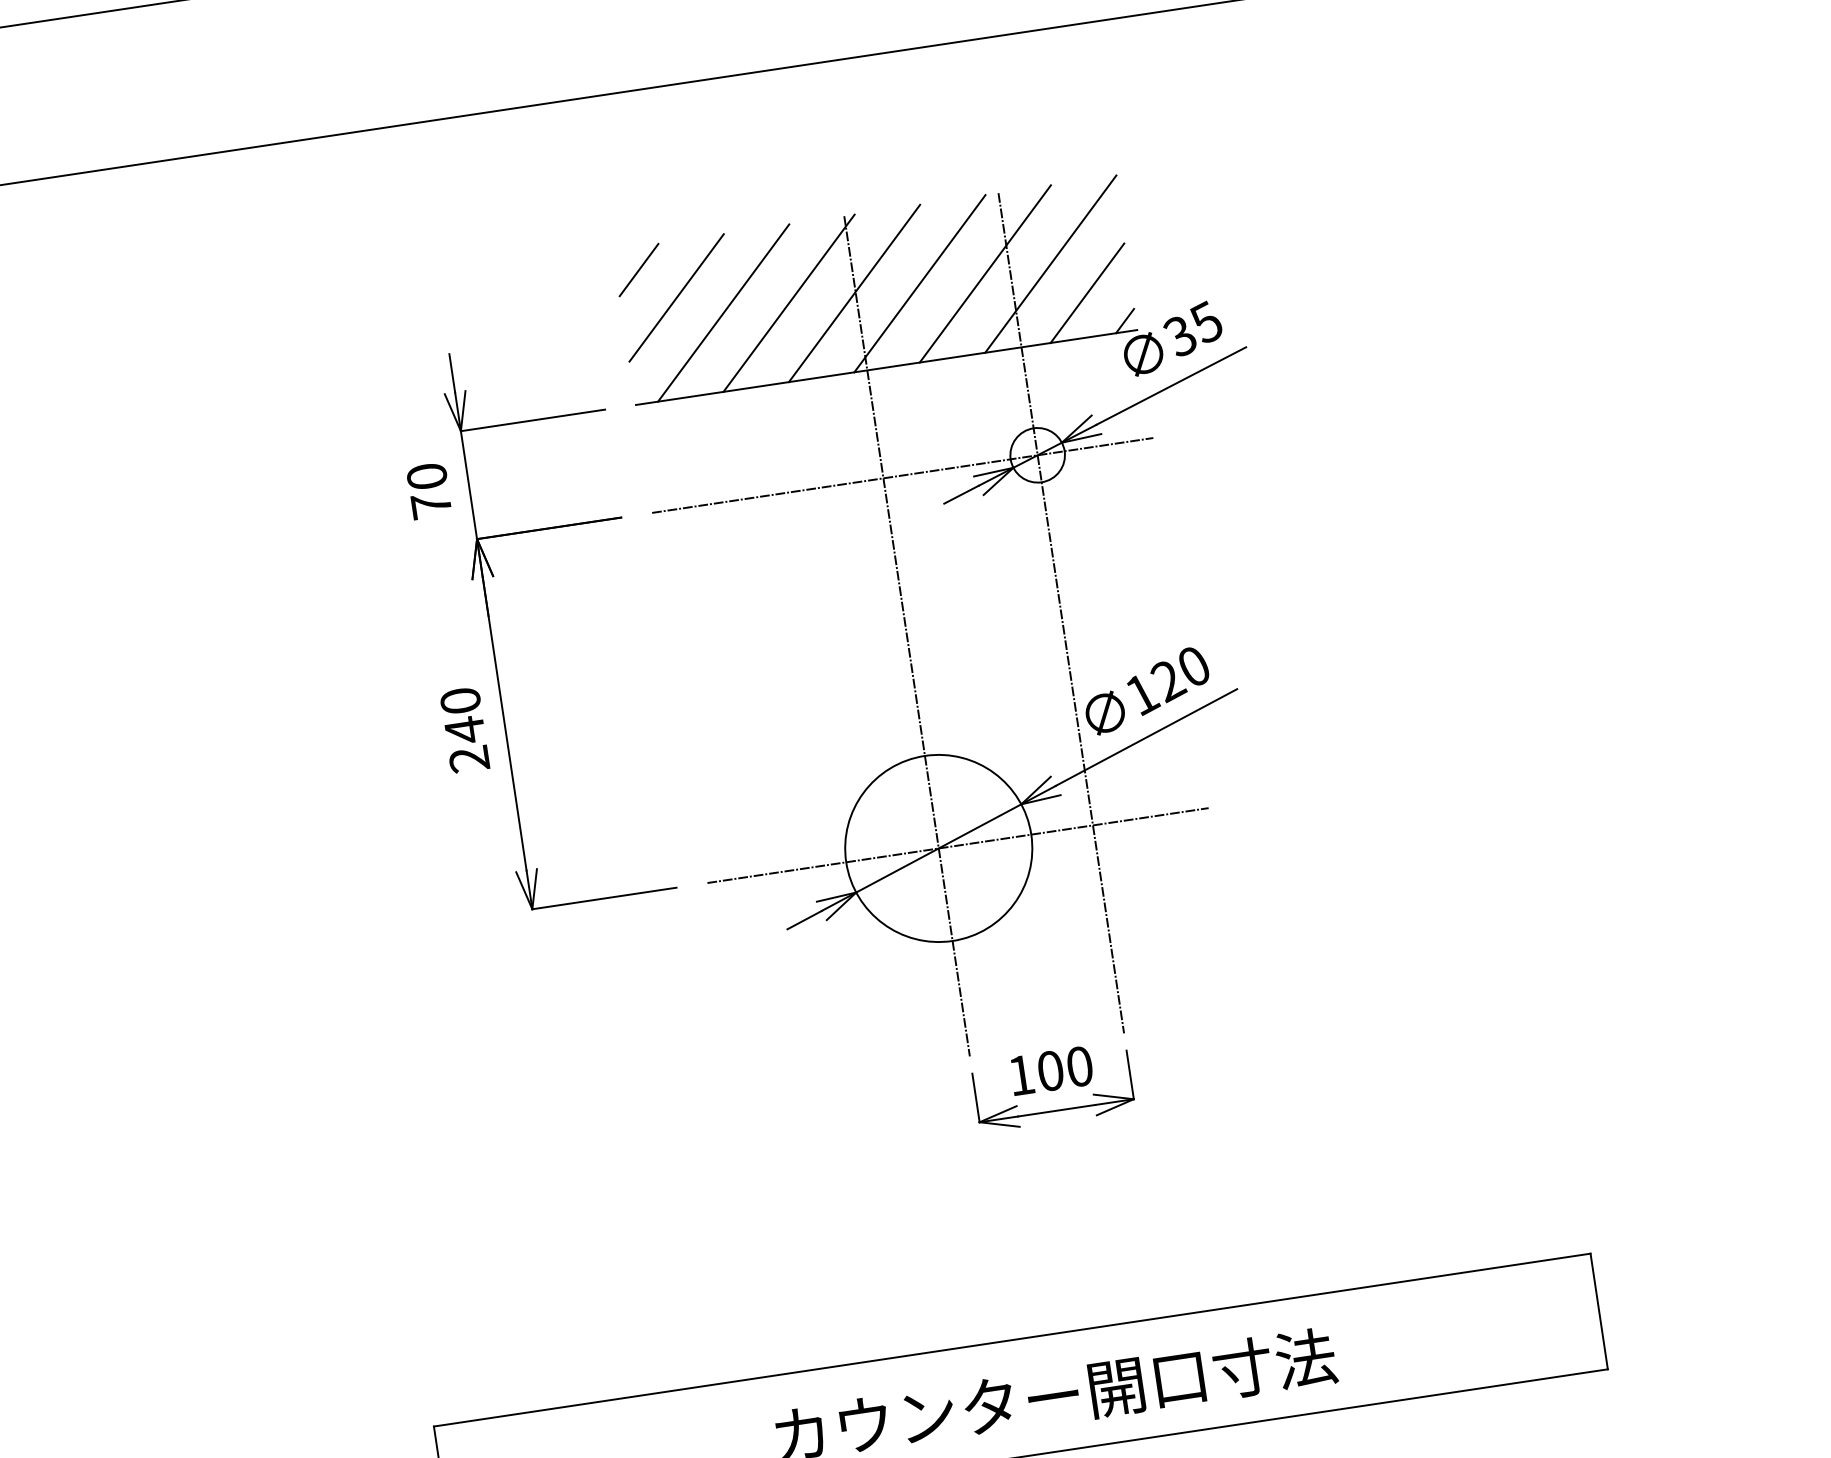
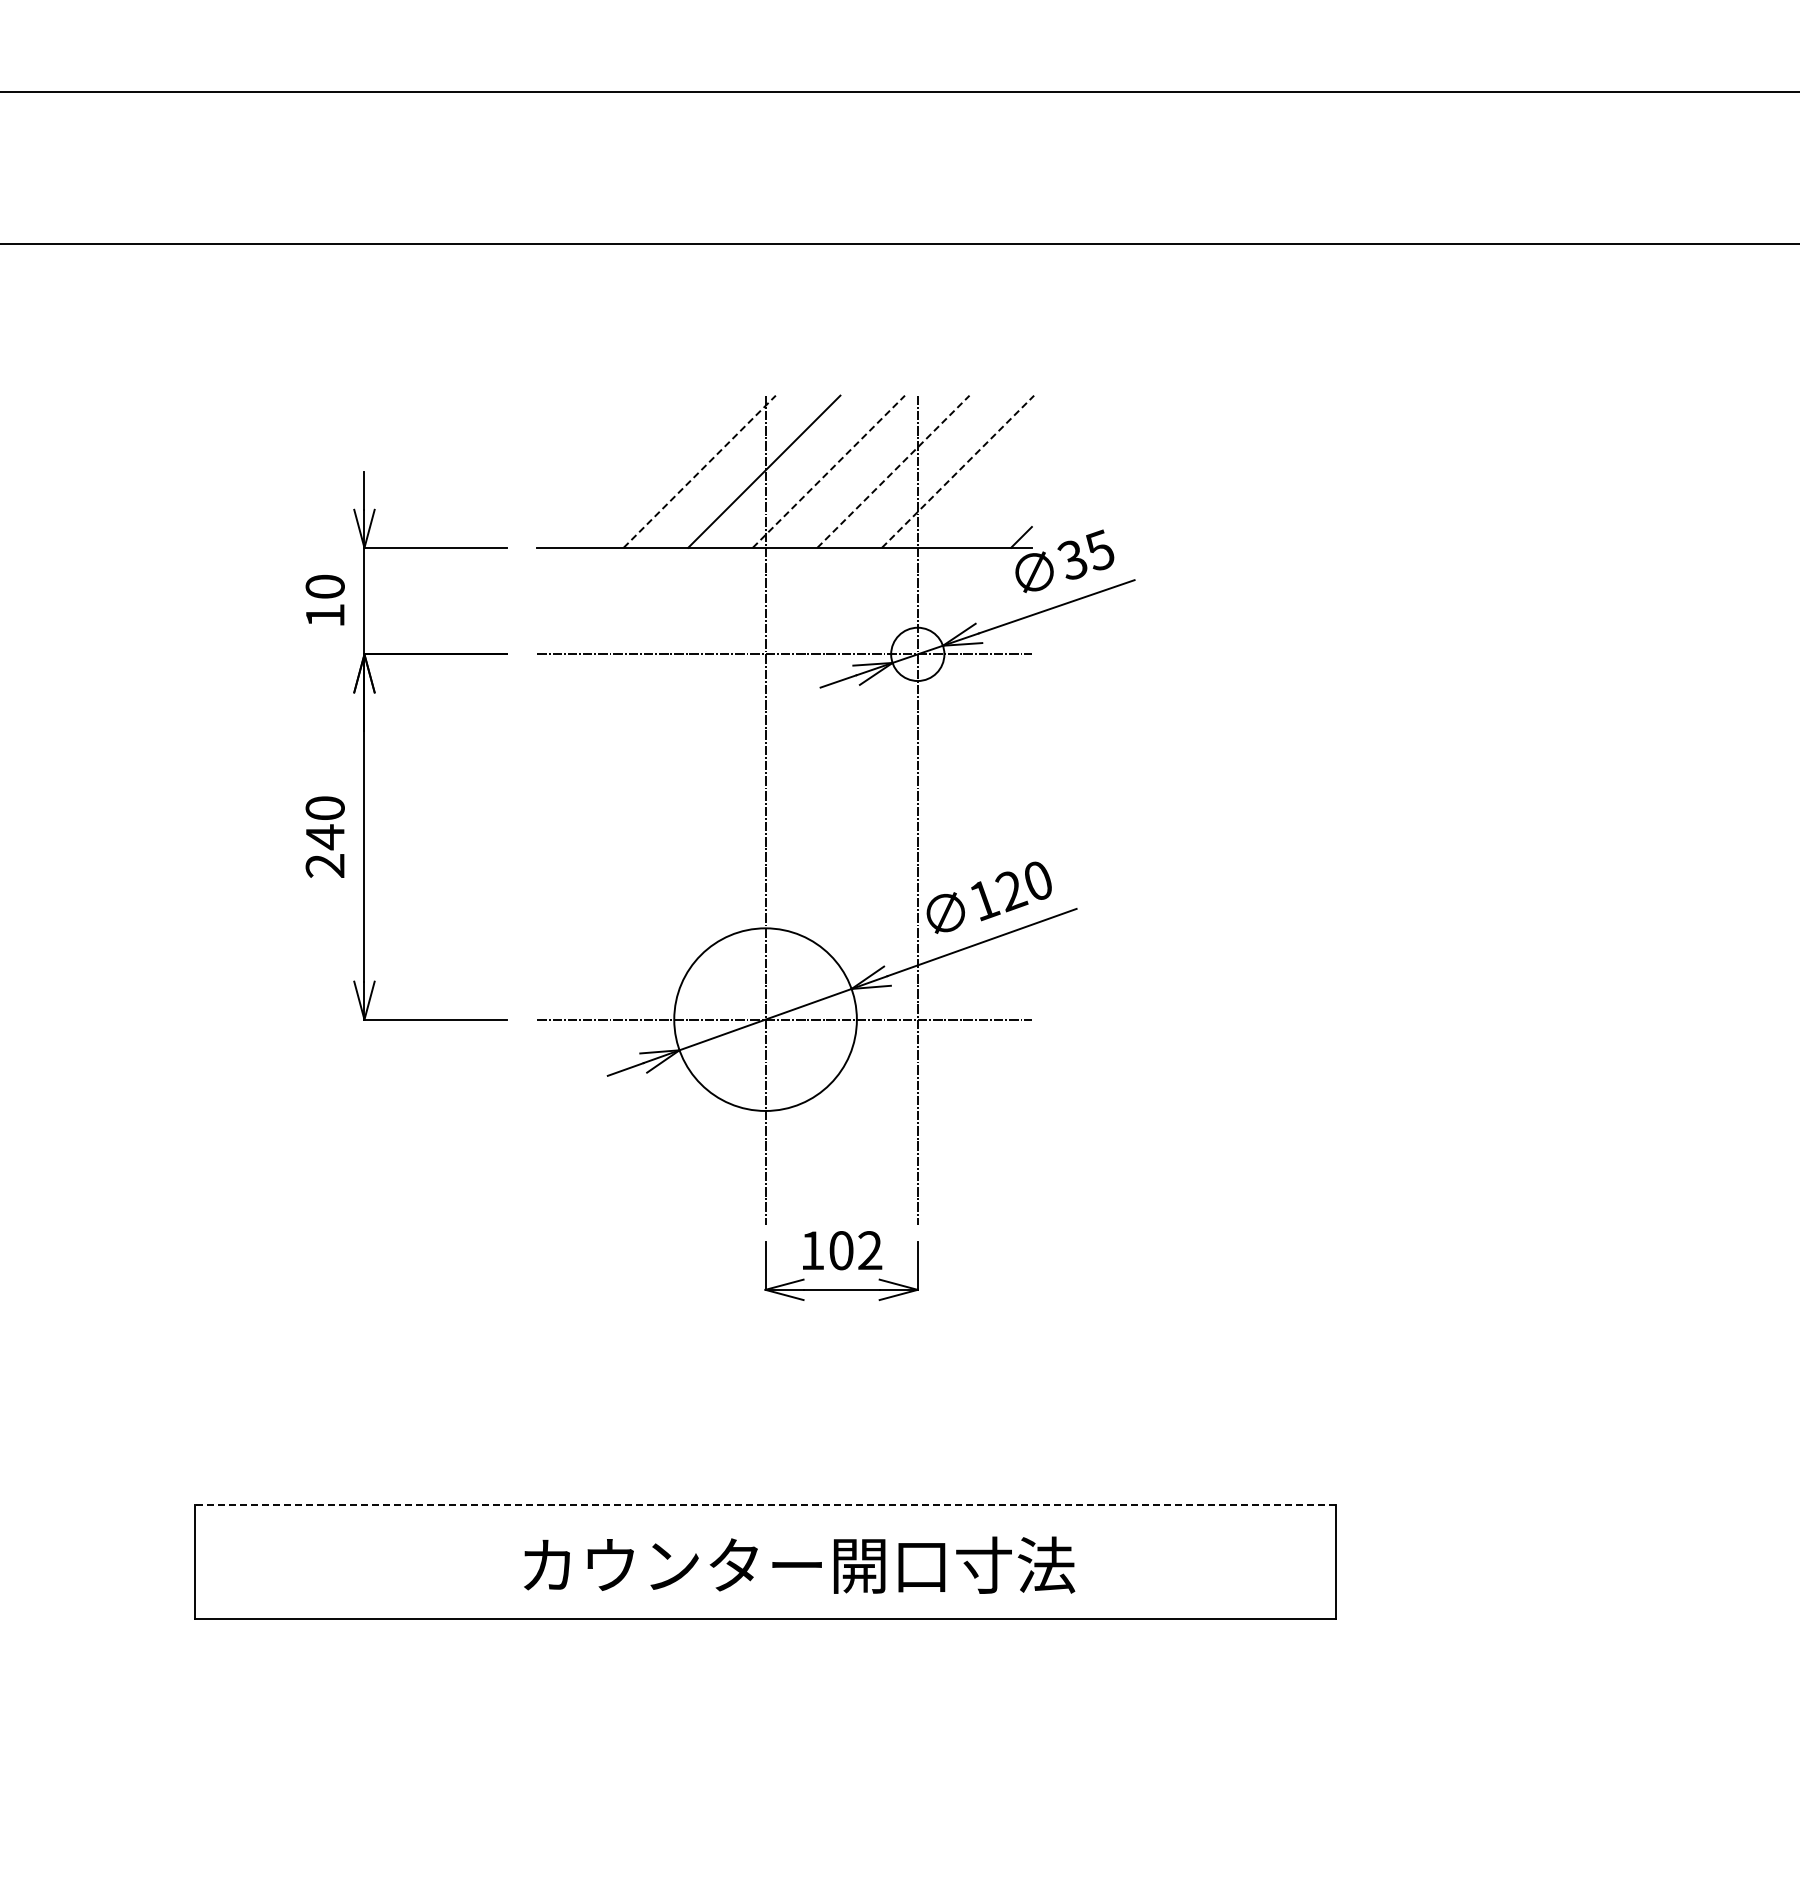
line: (1051, 263) -> (958, 471), solid -> dashed
line: (638, 269) -> (559, 417), removed
line: (985, 273) -> (893, 471), solid -> dashed
line: (919, 283) -> (828, 471), solid -> dashed
line: (1086, 292) -> (988, 504), removed
line: (676, 298) -> (591, 450), removed
line: (788, 303) -> (699, 471), solid -> dashed
line: (723, 312) -> (635, 471), removed
text: (431, 505) -> (325, 615), 70 -> 10
text: (1080, 1066) -> (870, 1250), 100 -> 102
line: (1012, 1339) -> (765, 1504), solid -> dashed

